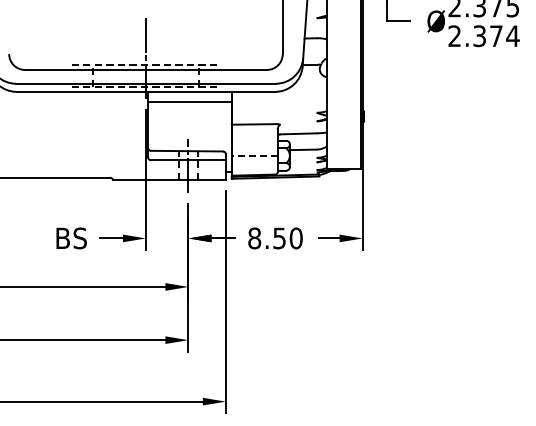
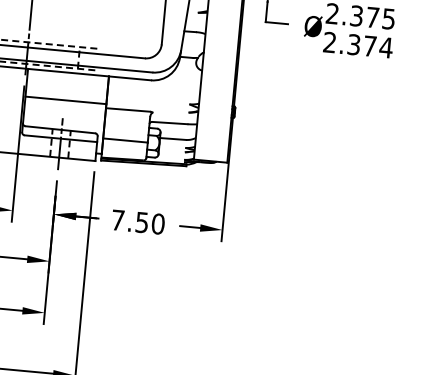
line: (189, 101) -> (65, 100), moved
line: (254, 155) -> (125, 140), dashed -> solid
text: (254, 238) -> (117, 220), 8.50 -> 7.50

